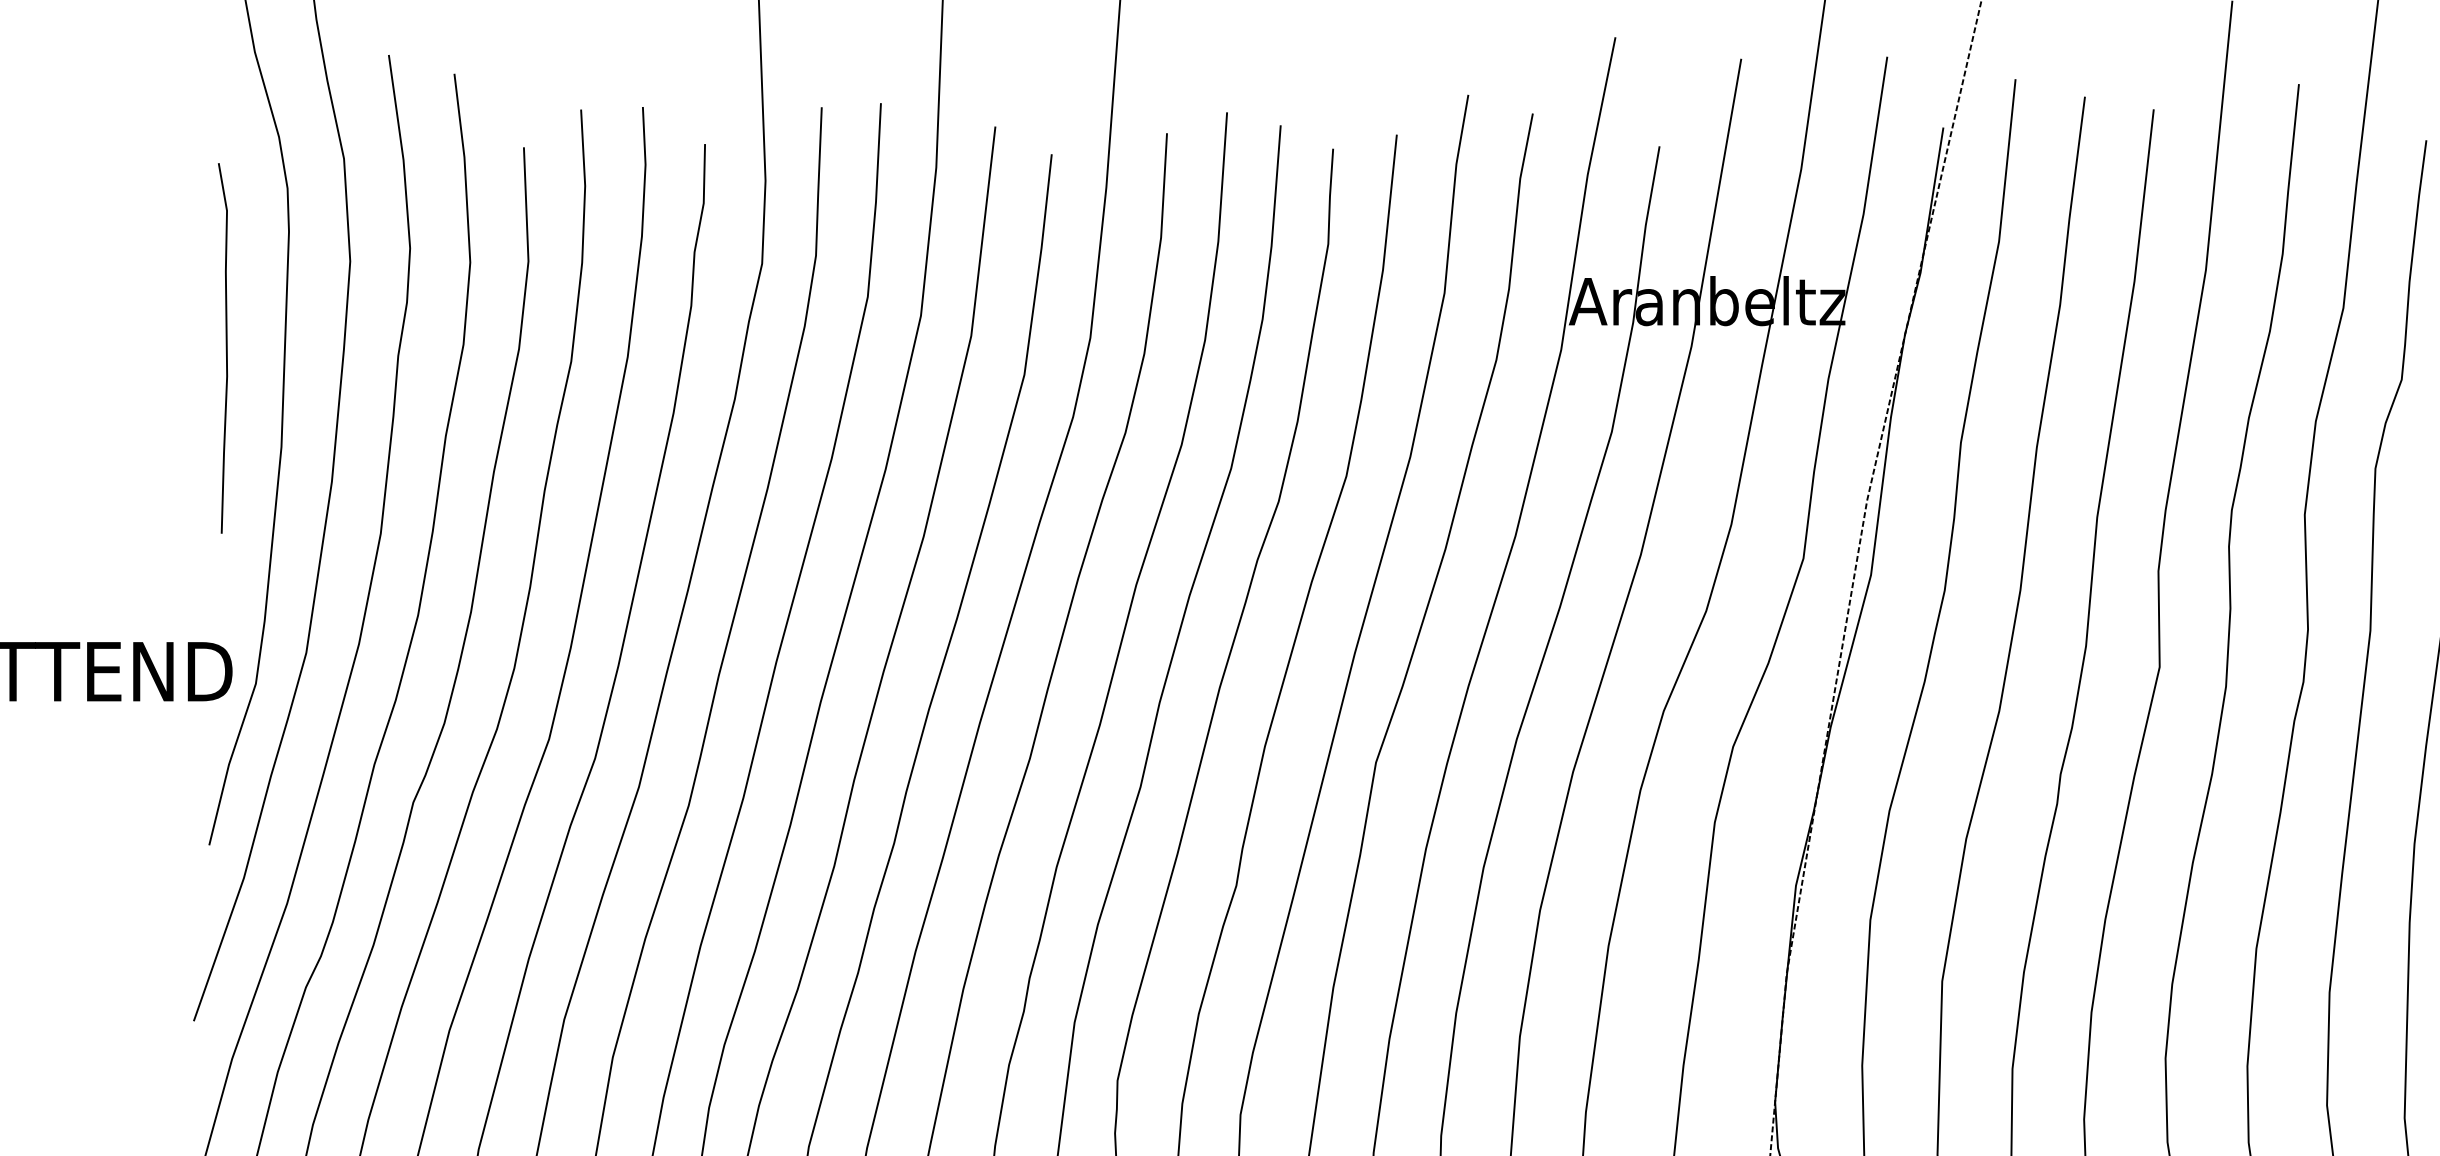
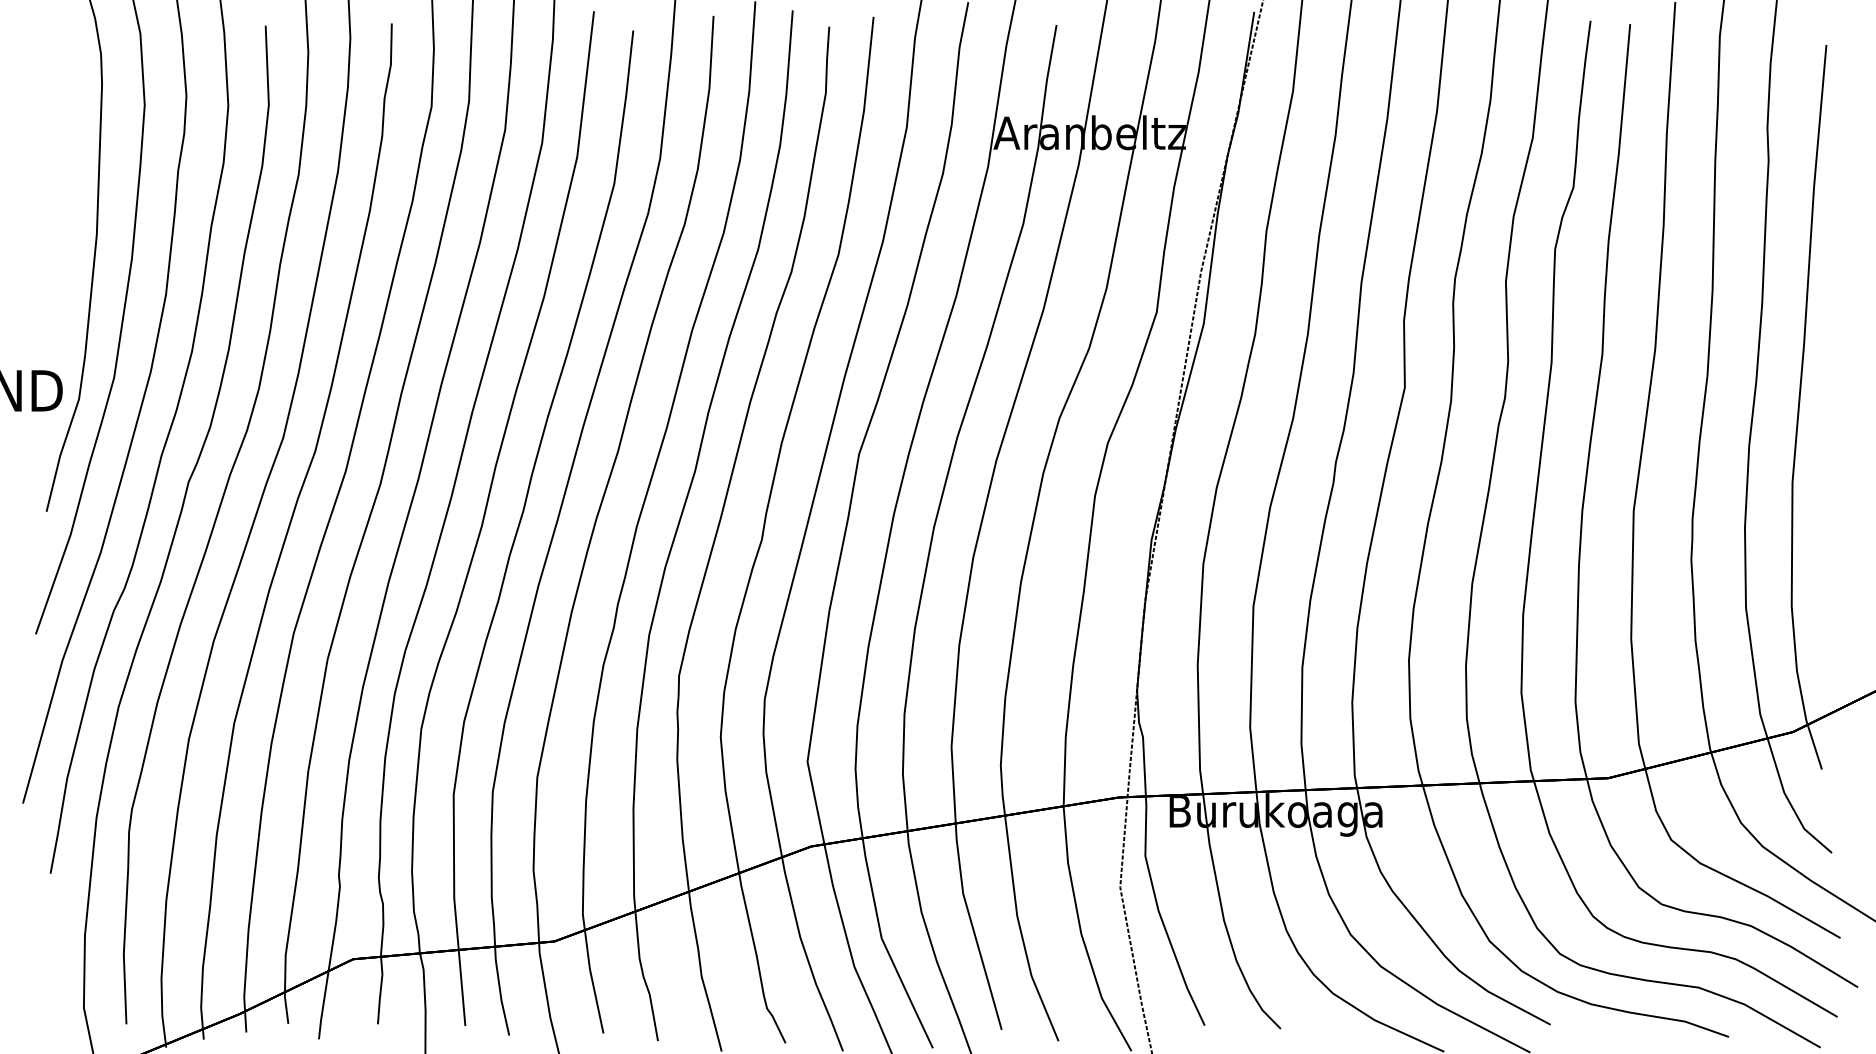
curve: (224, 348) -> (57, 165), removed

